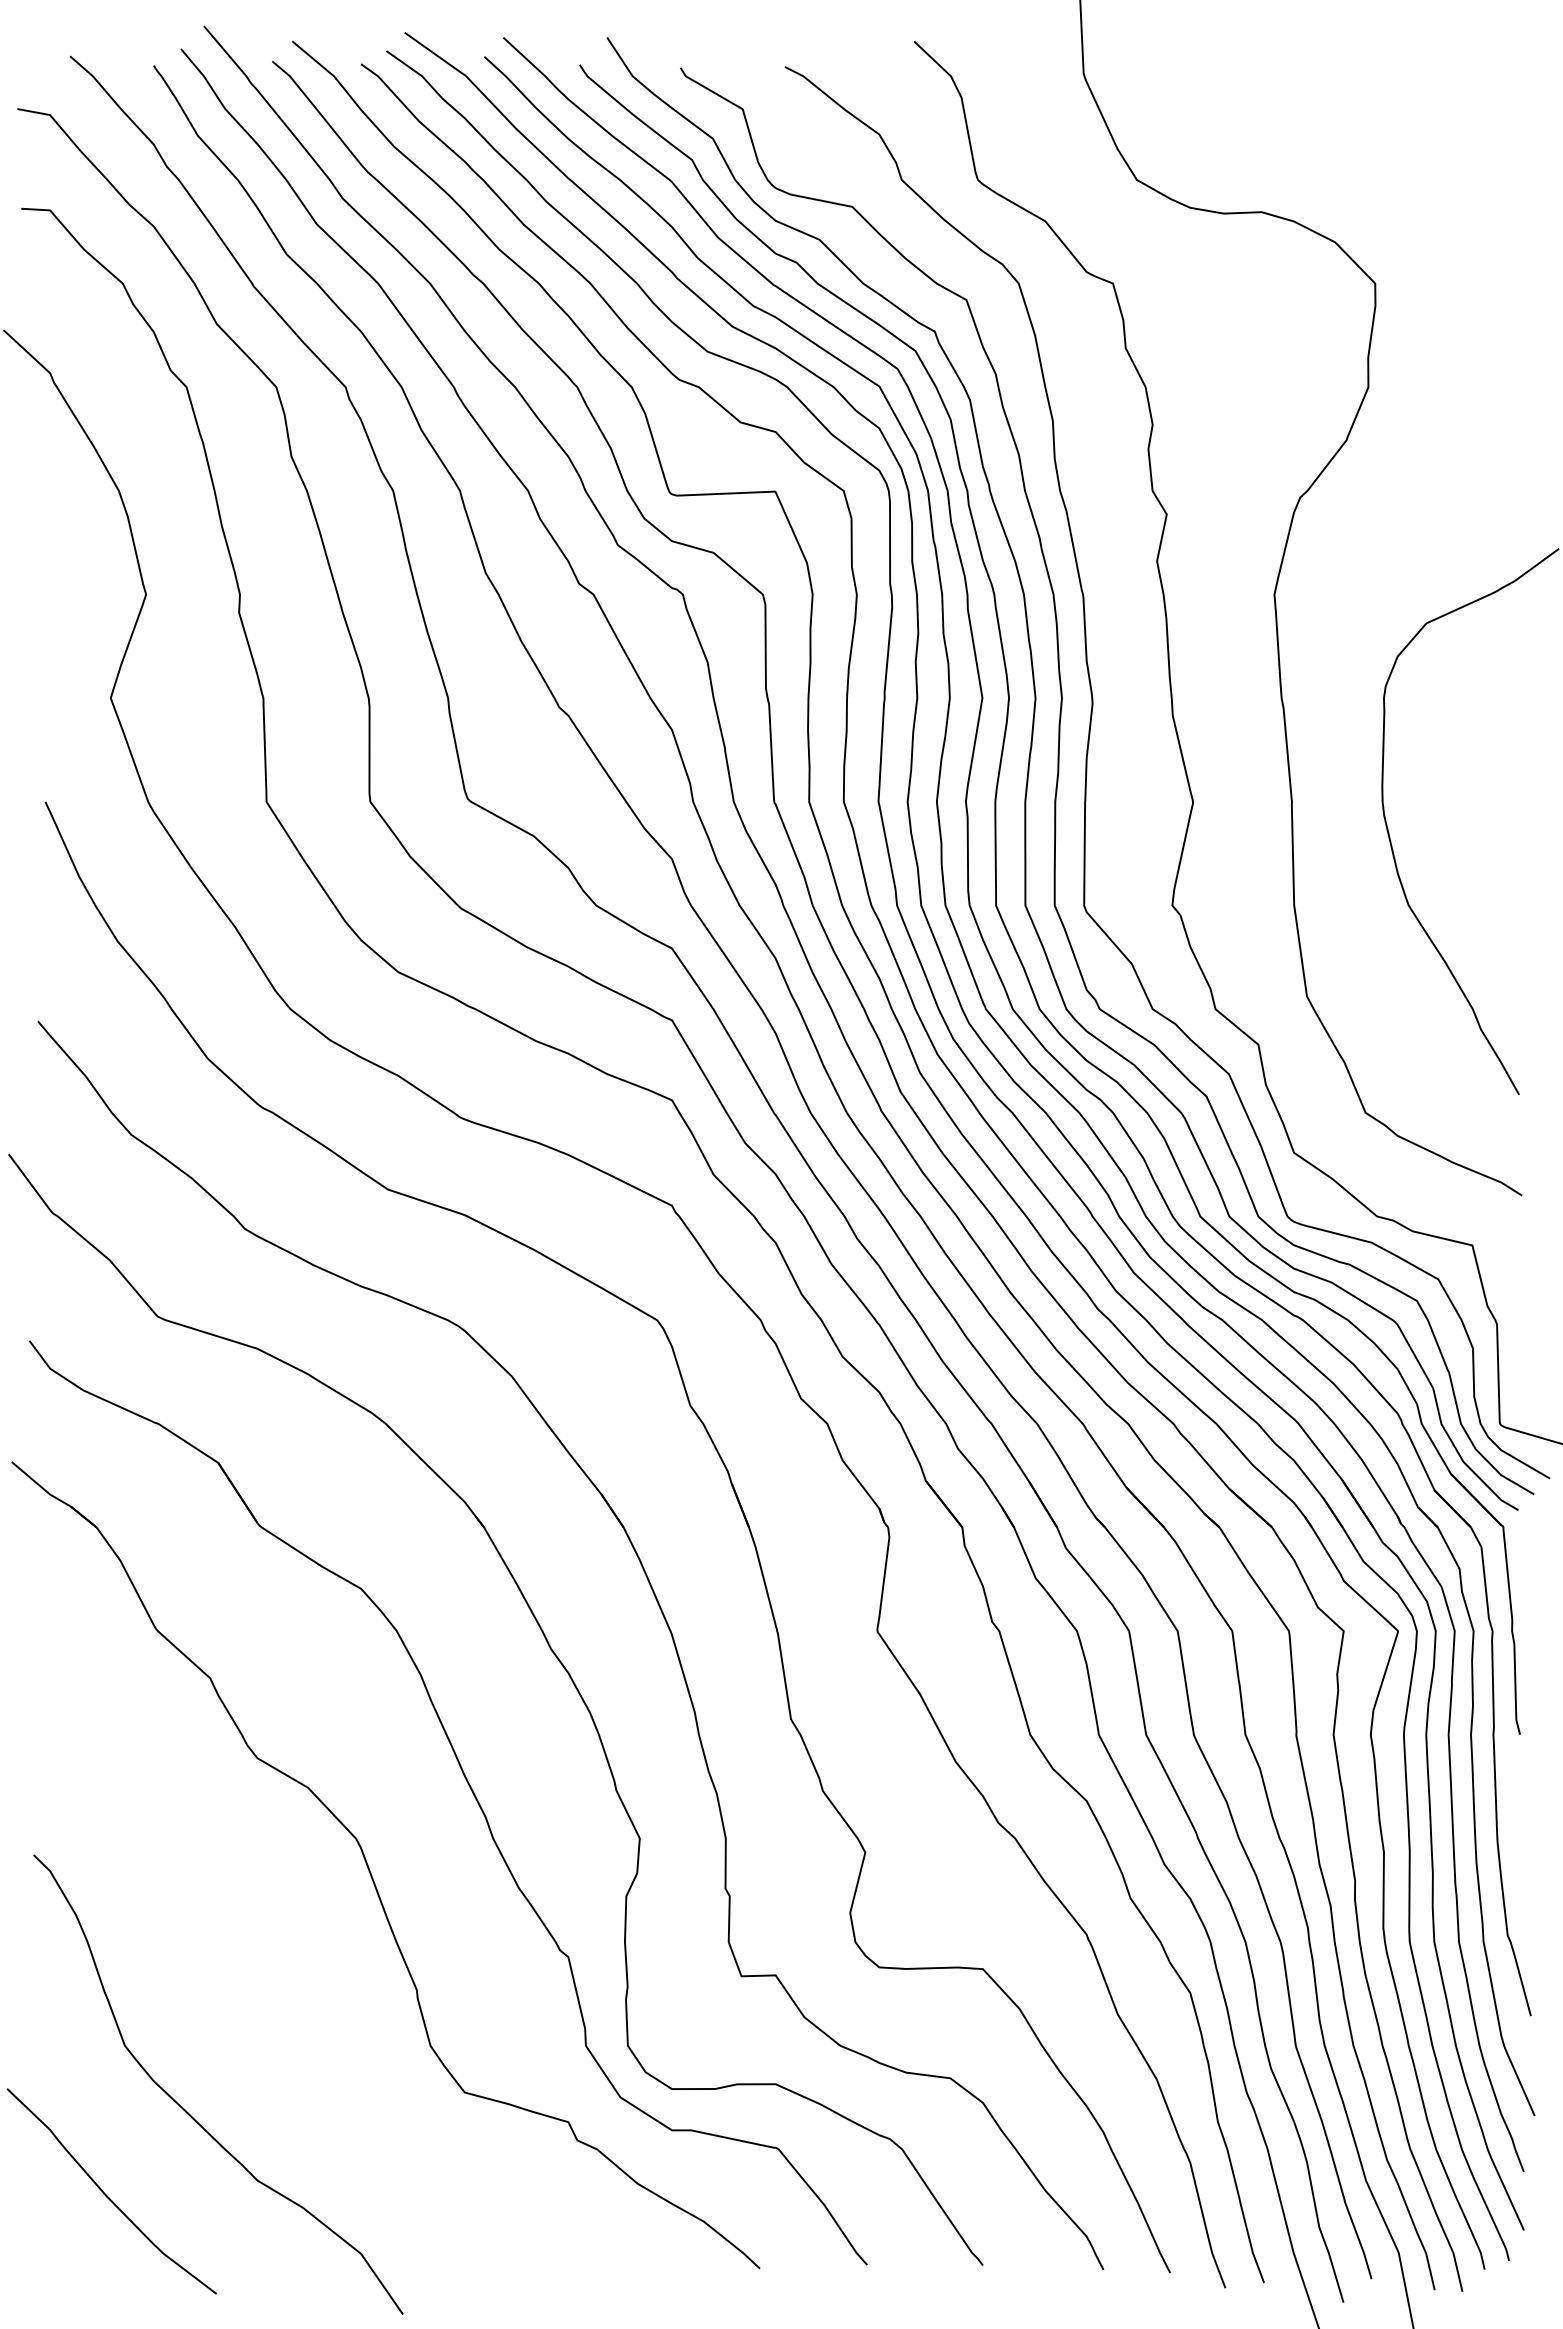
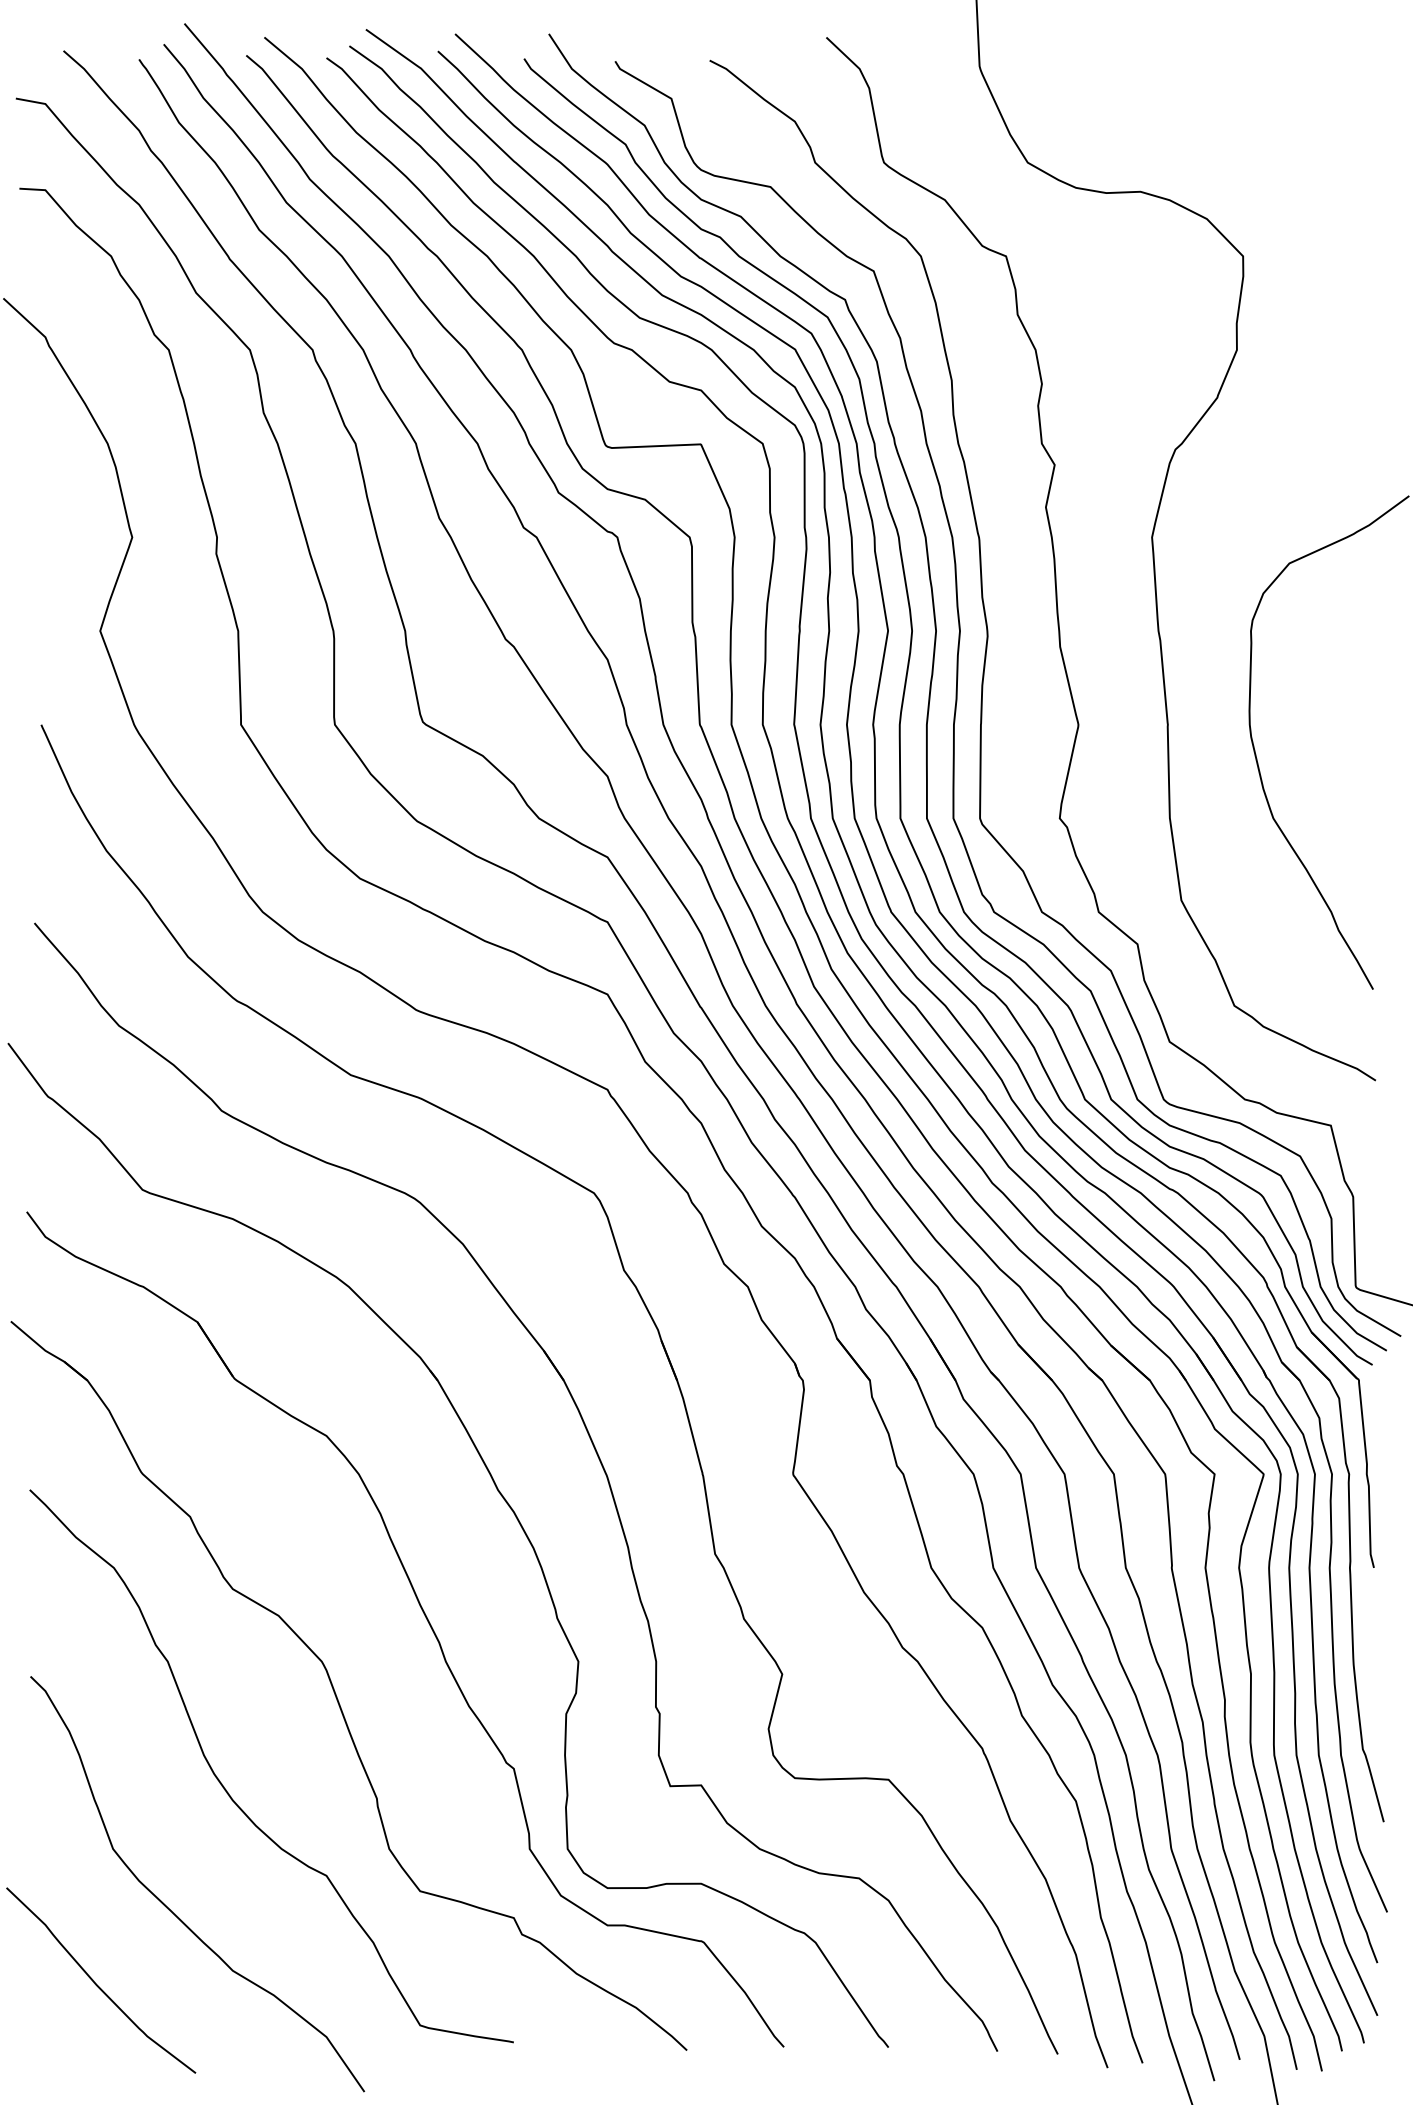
curve: (256, 1988) -> (232, 1797), added

